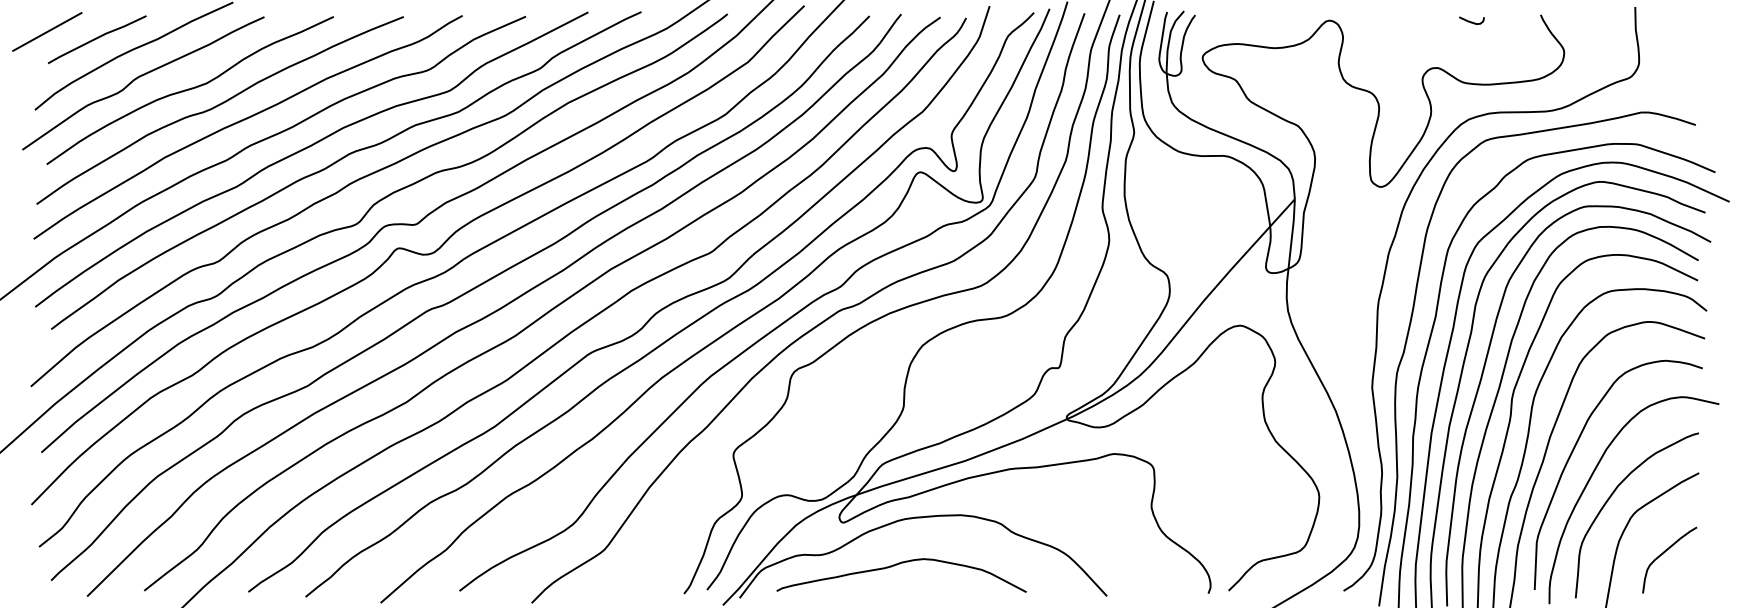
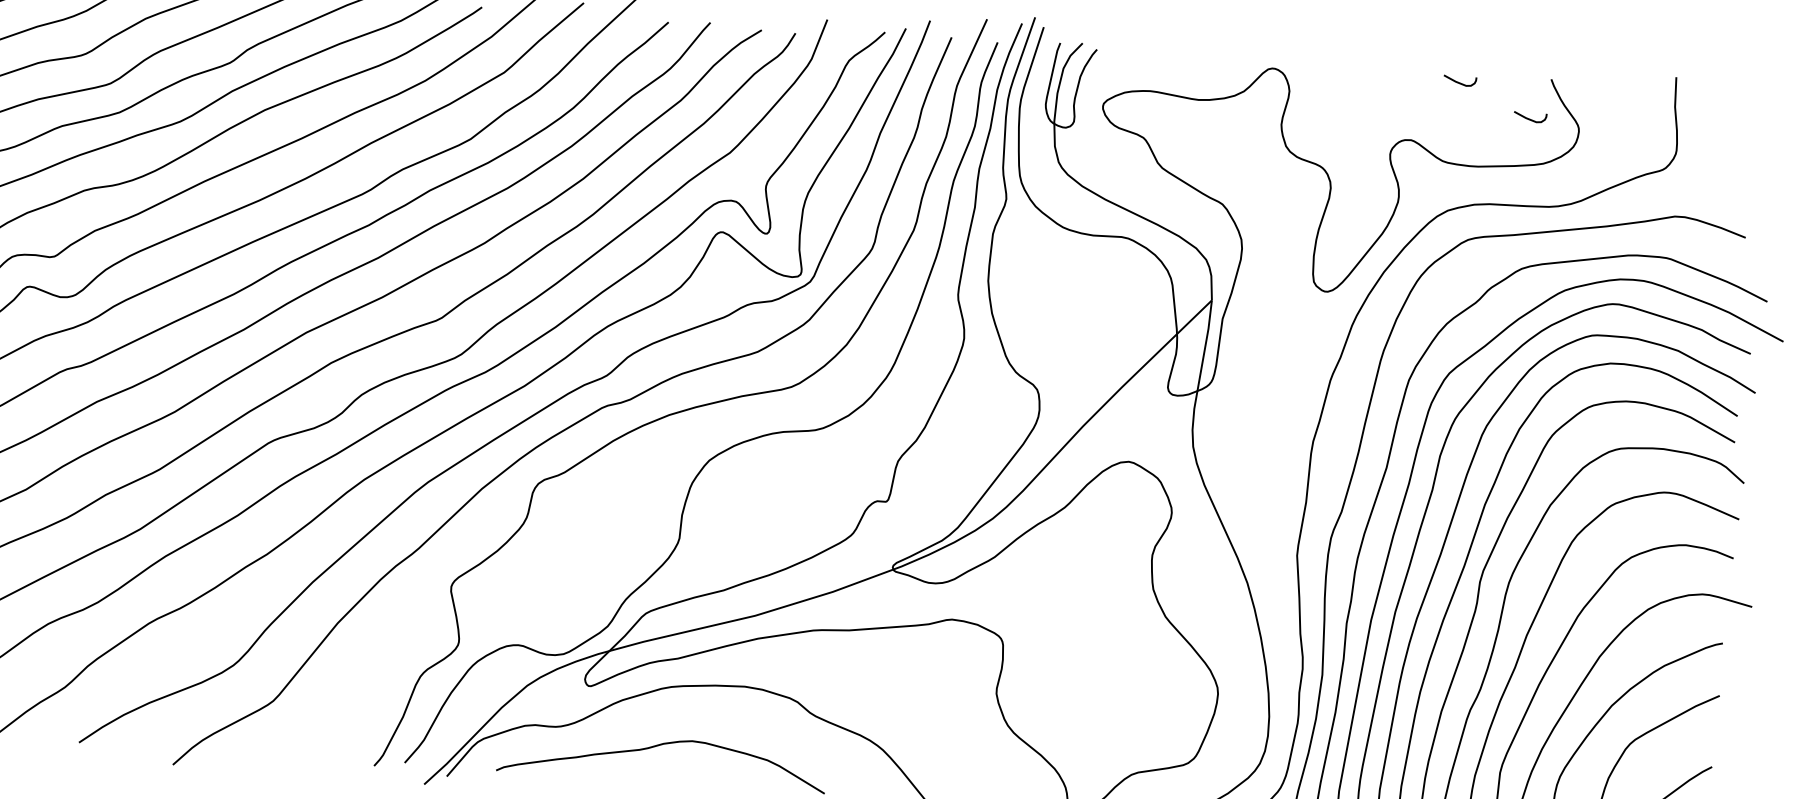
curve: (1526, 45) -> (1529, 118), added

